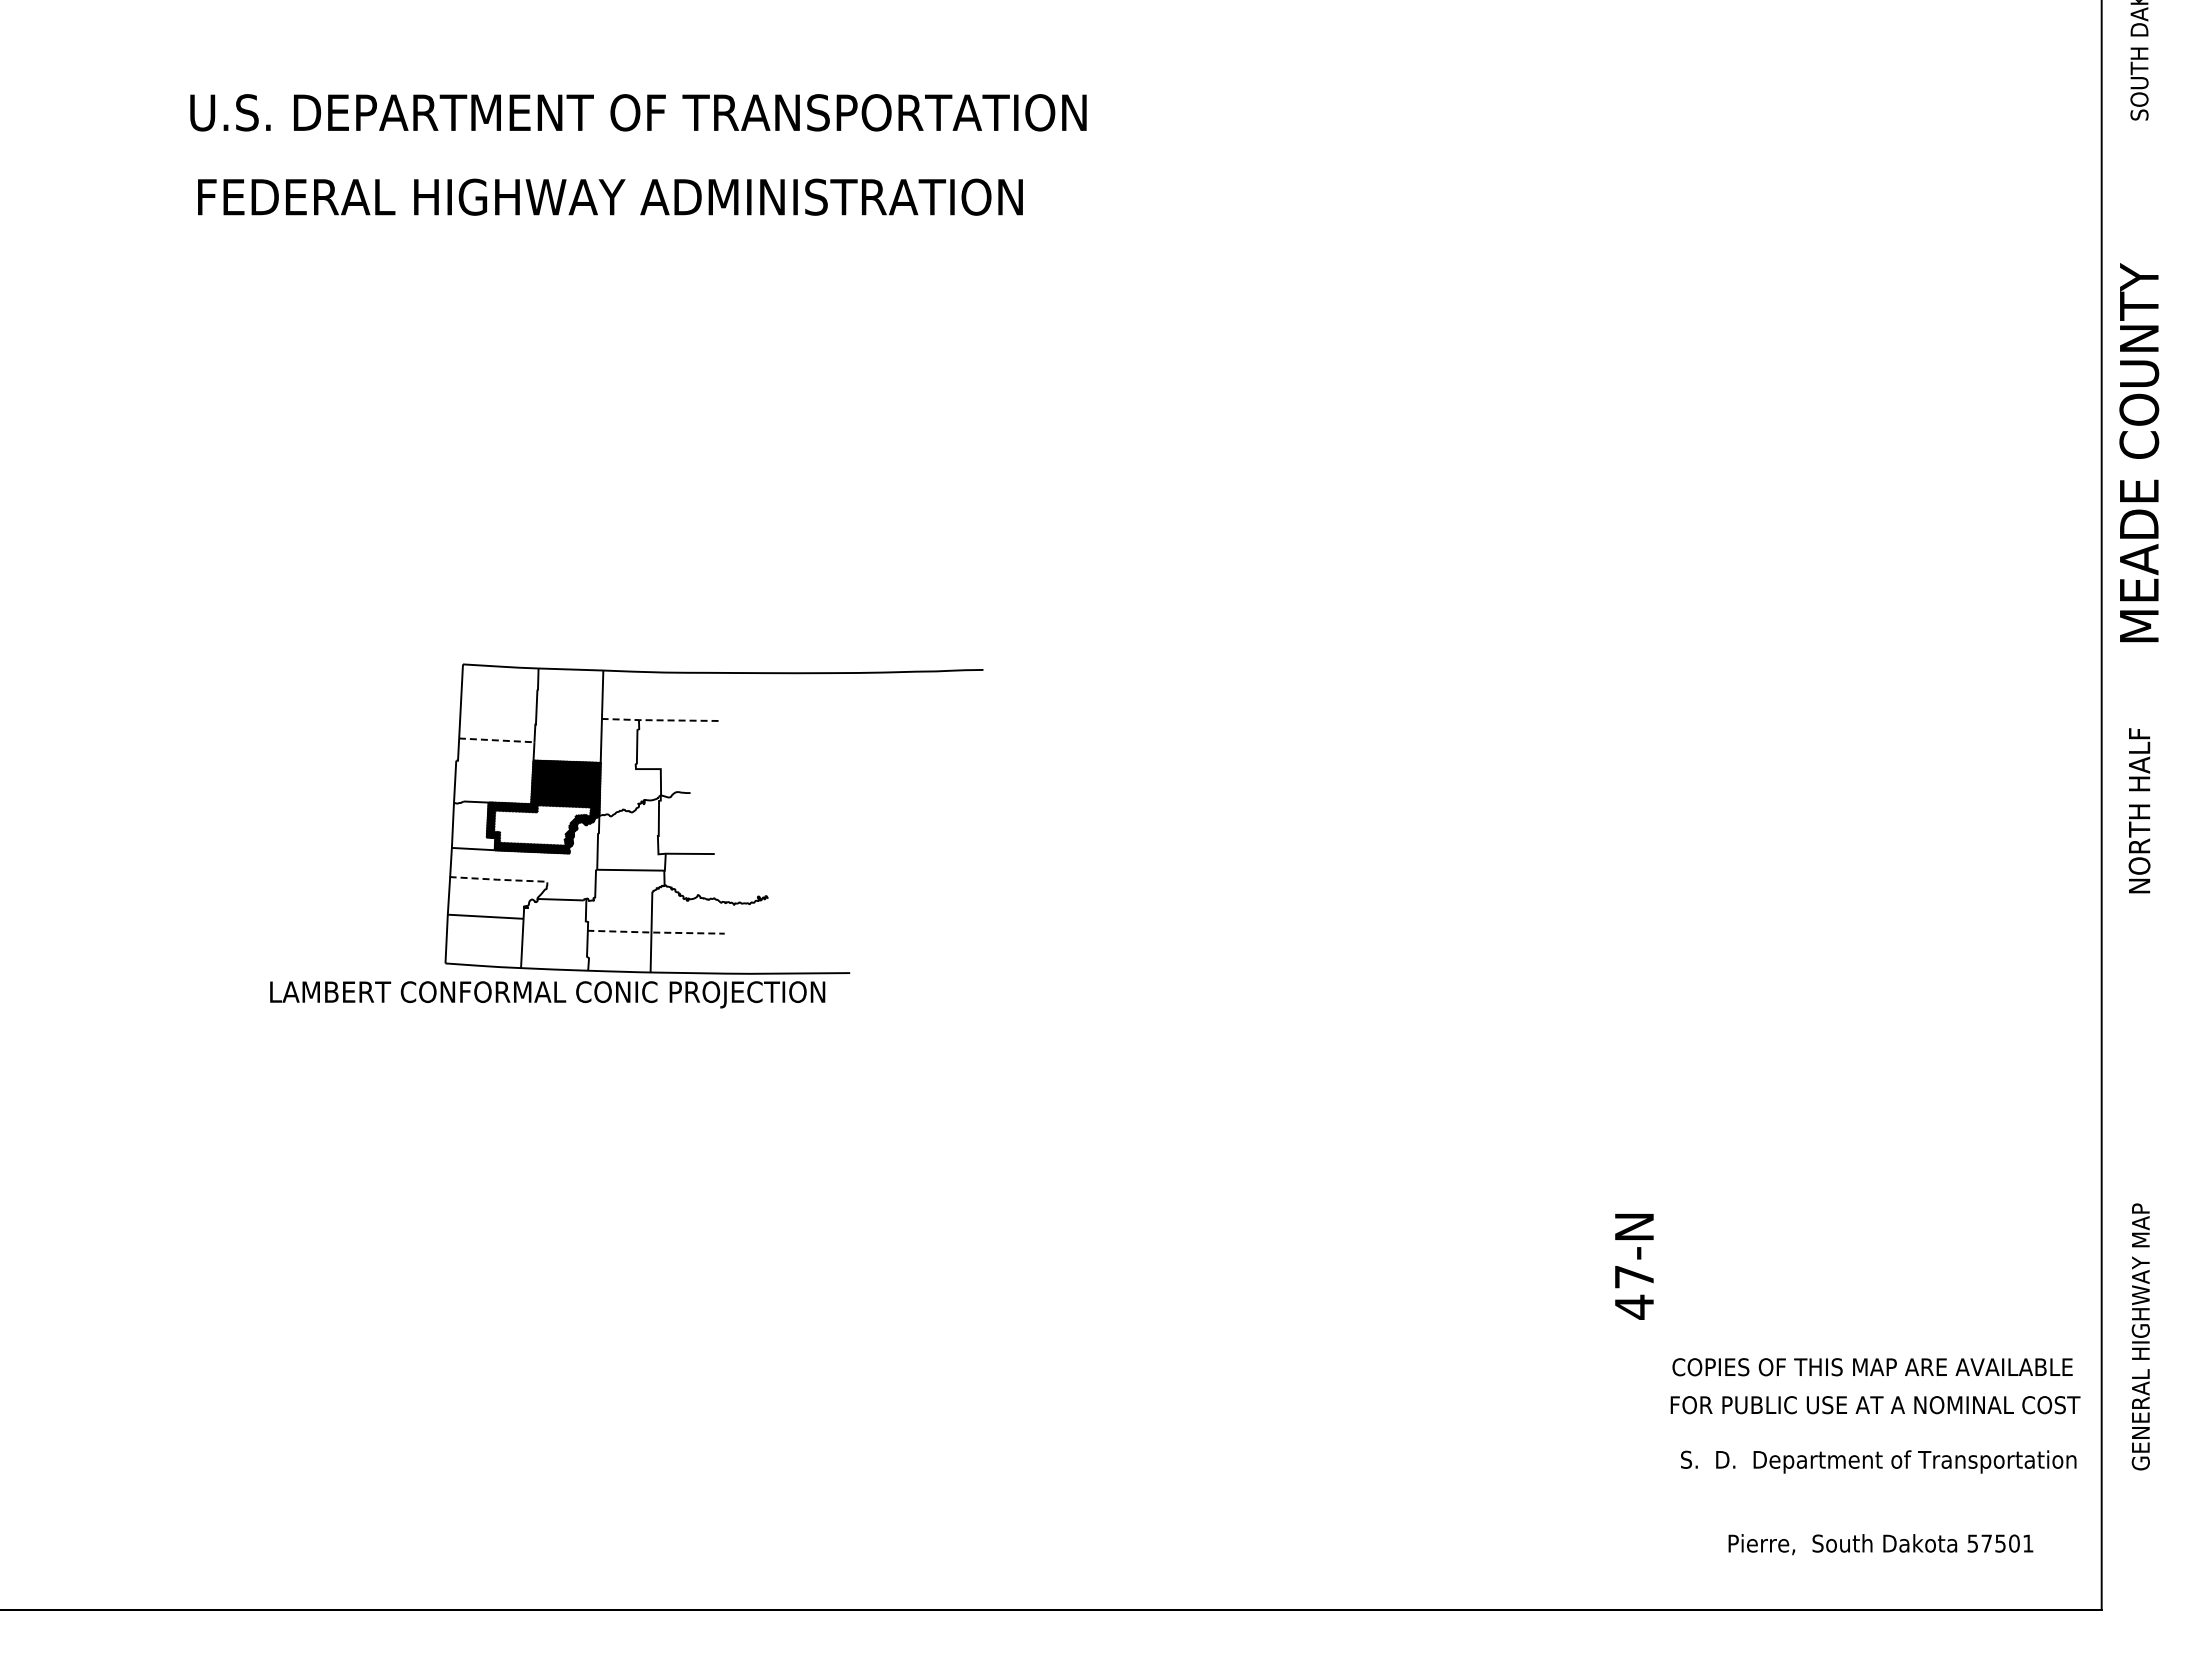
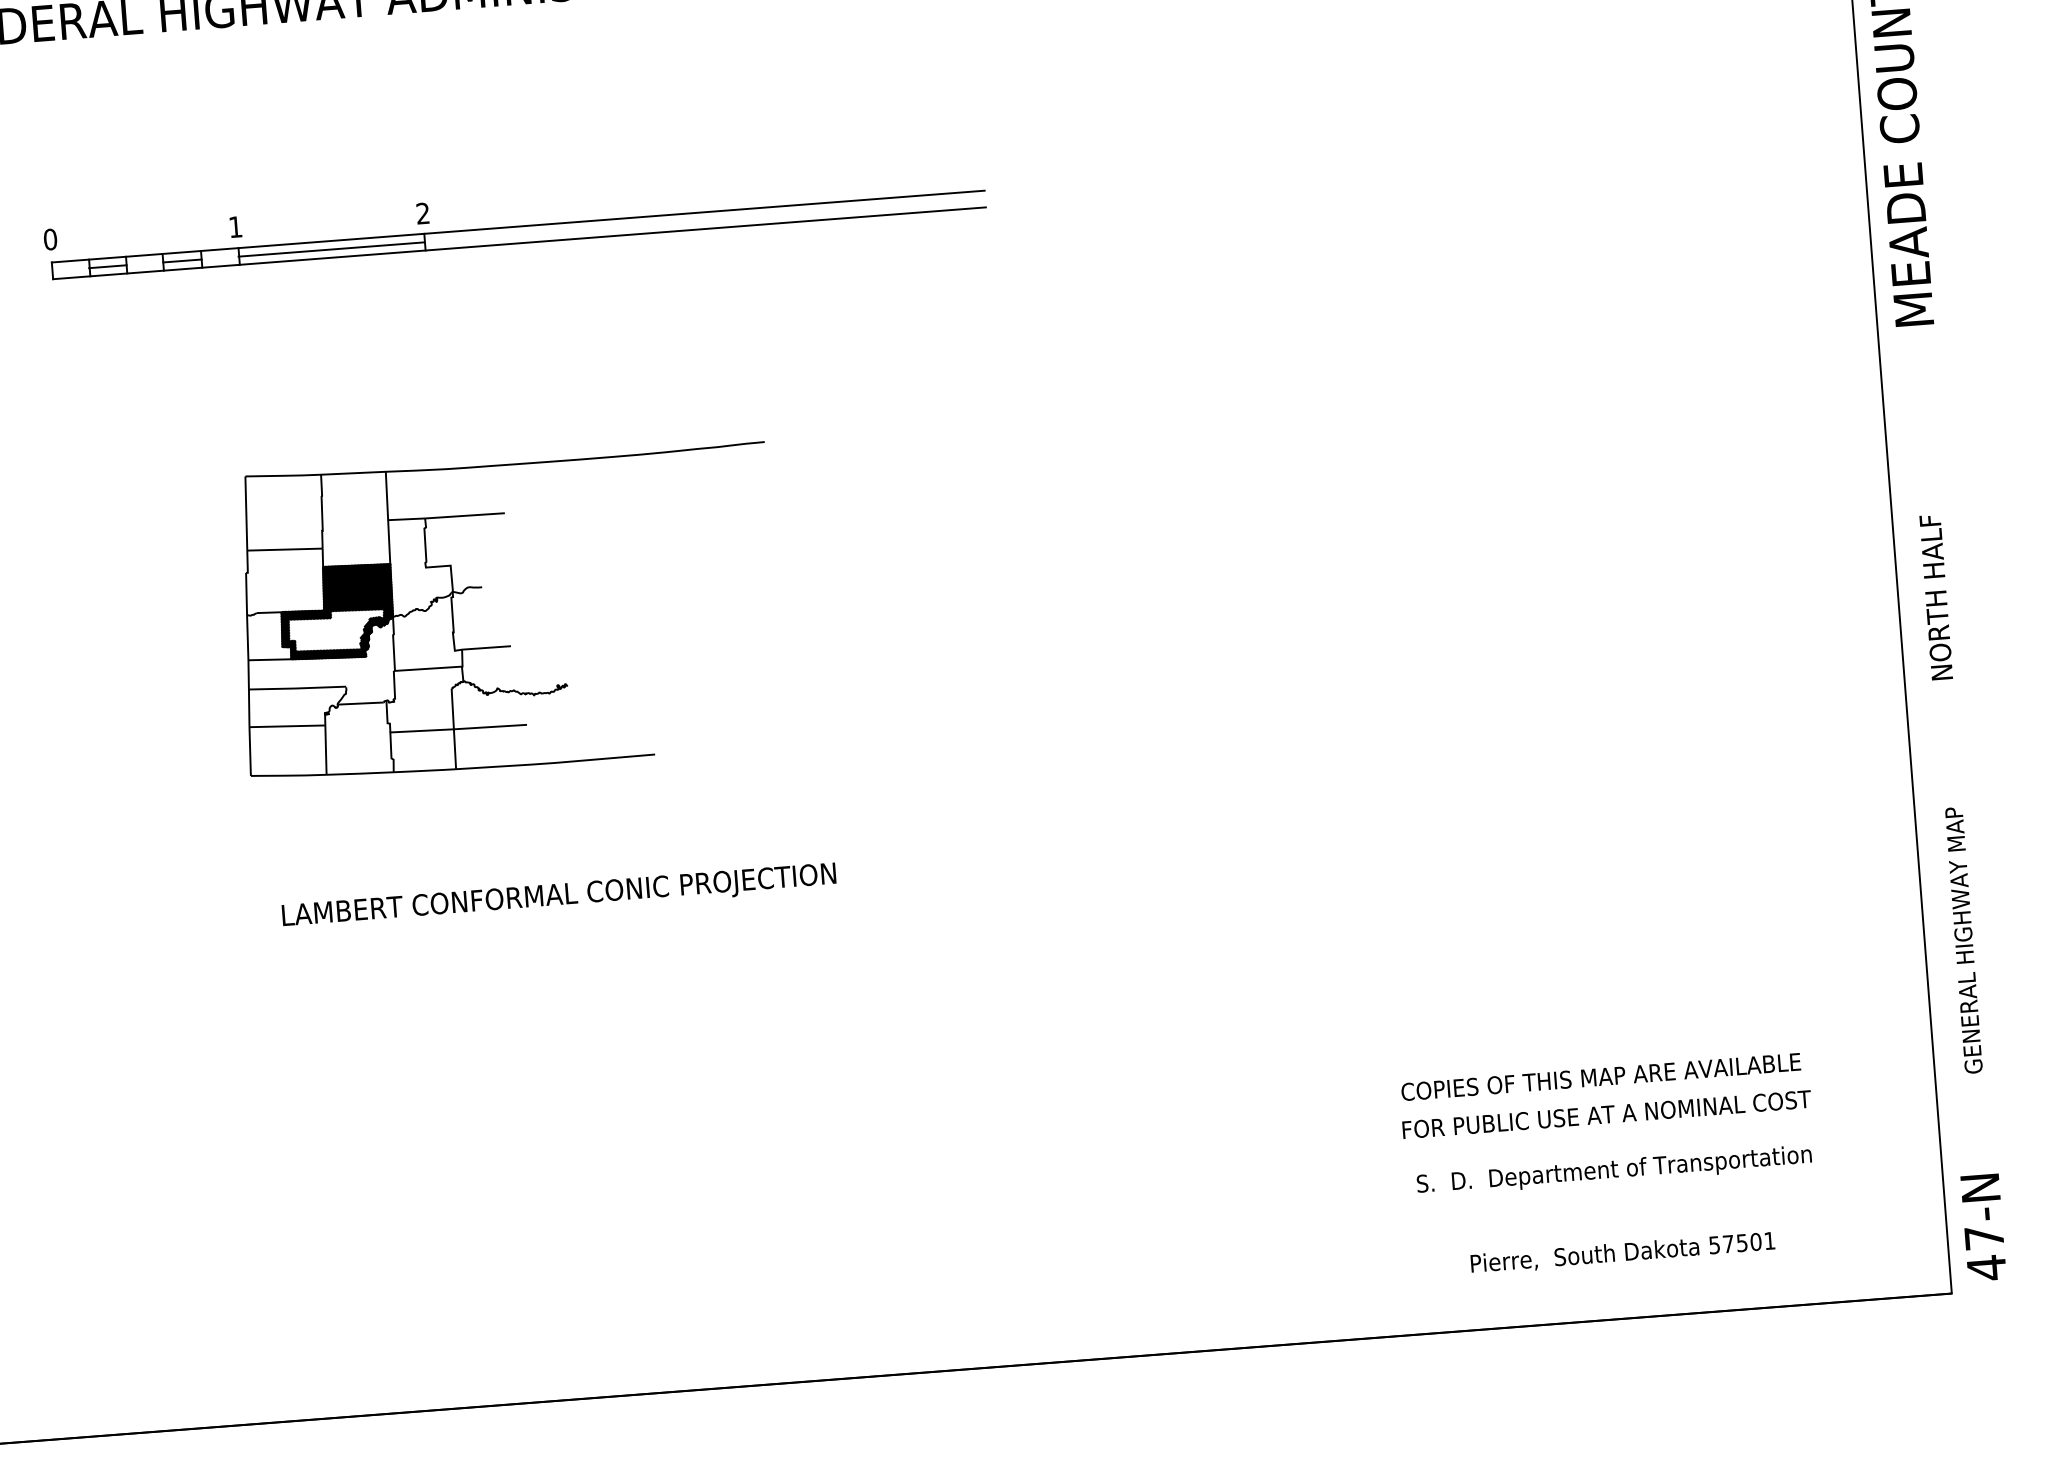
part: (751, 435) -> (515, 226), added
line: (660, 720) -> (446, 517), dashed -> solid
line: (496, 740) -> (284, 549), dashed -> solid
text: (2139, 810) -> (1936, 597), moved
line: (498, 879) -> (297, 688), dashed -> solid
line: (655, 932) -> (457, 728), dashed -> solid
text: (547, 994) -> (559, 896), moved
text: (1634, 1266) -> (1983, 1227), moved
text: (2140, 1336) -> (1963, 940), moved
text: (1875, 1456) -> (1610, 1165), moved

